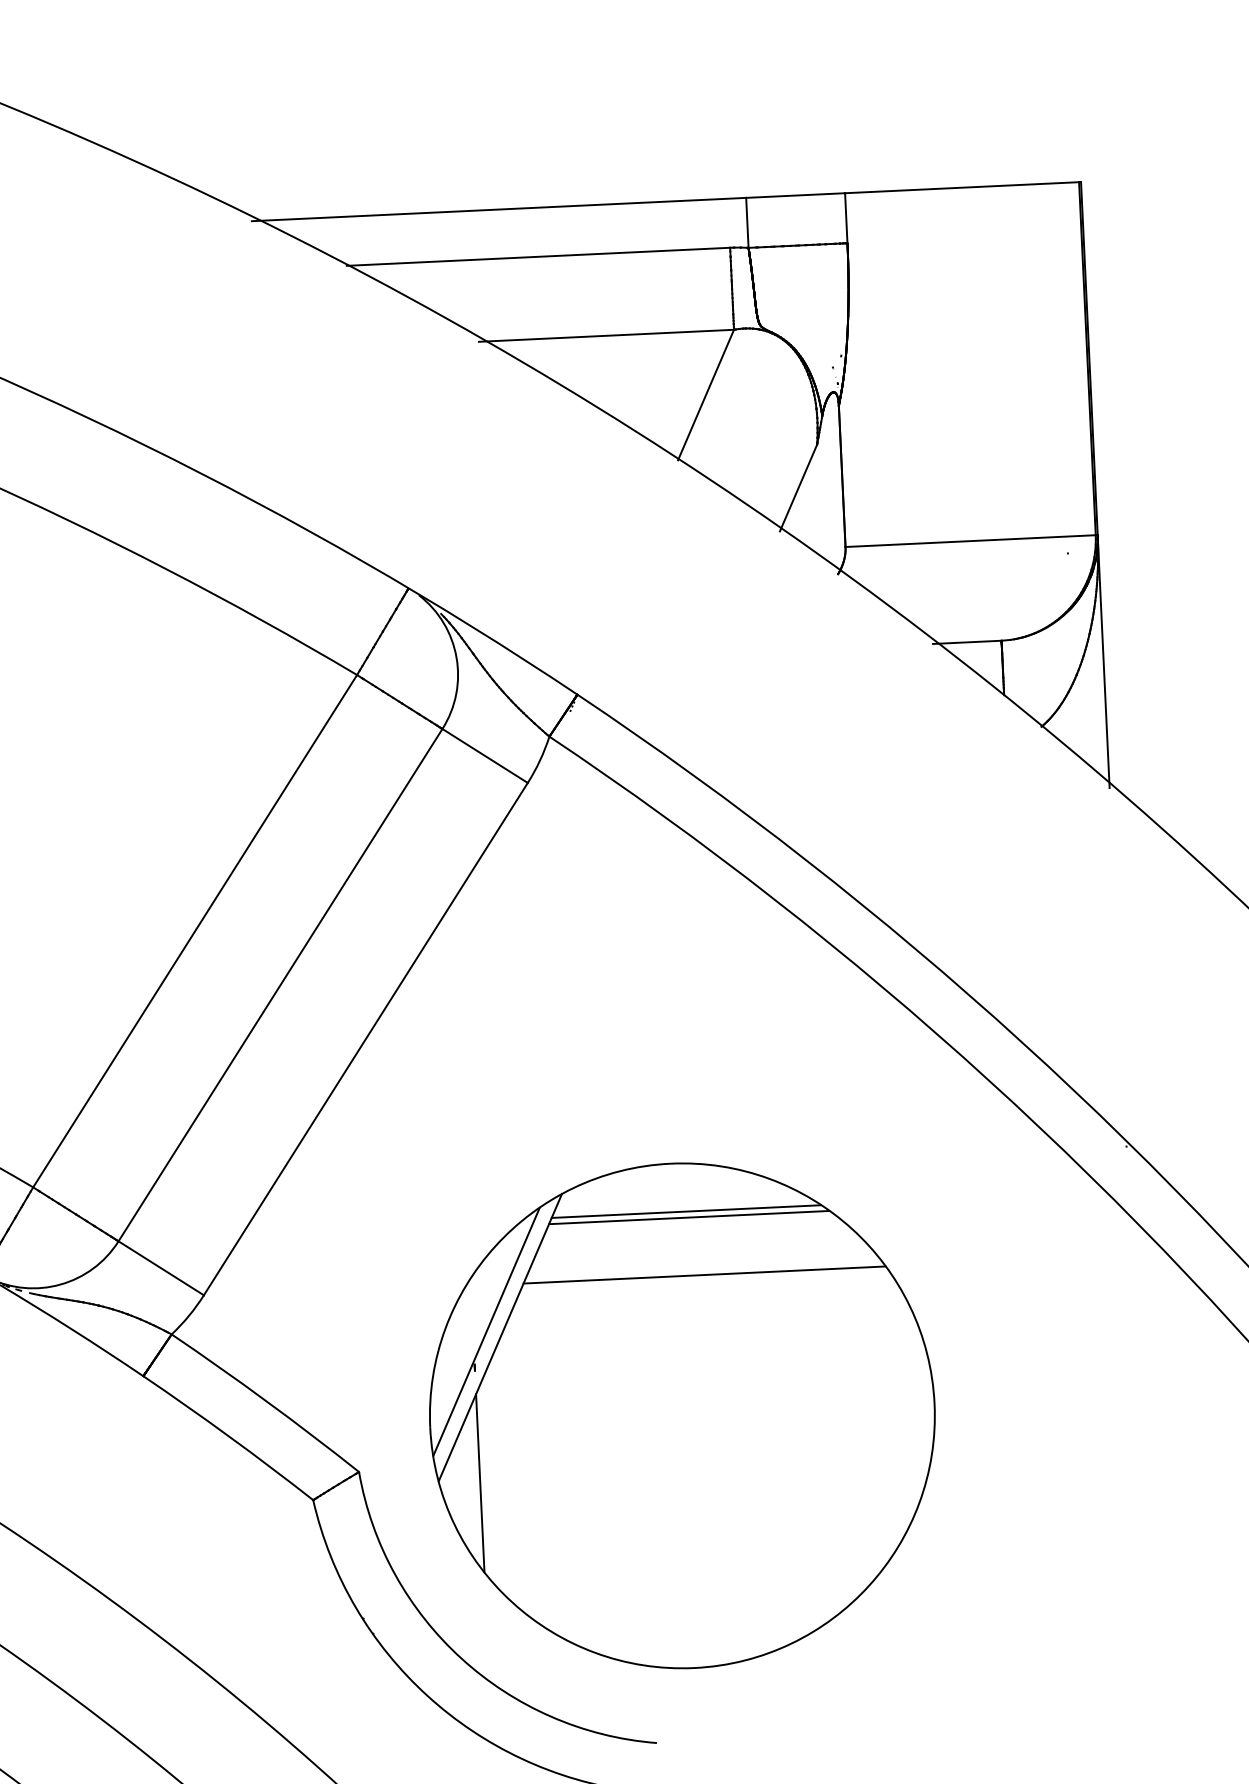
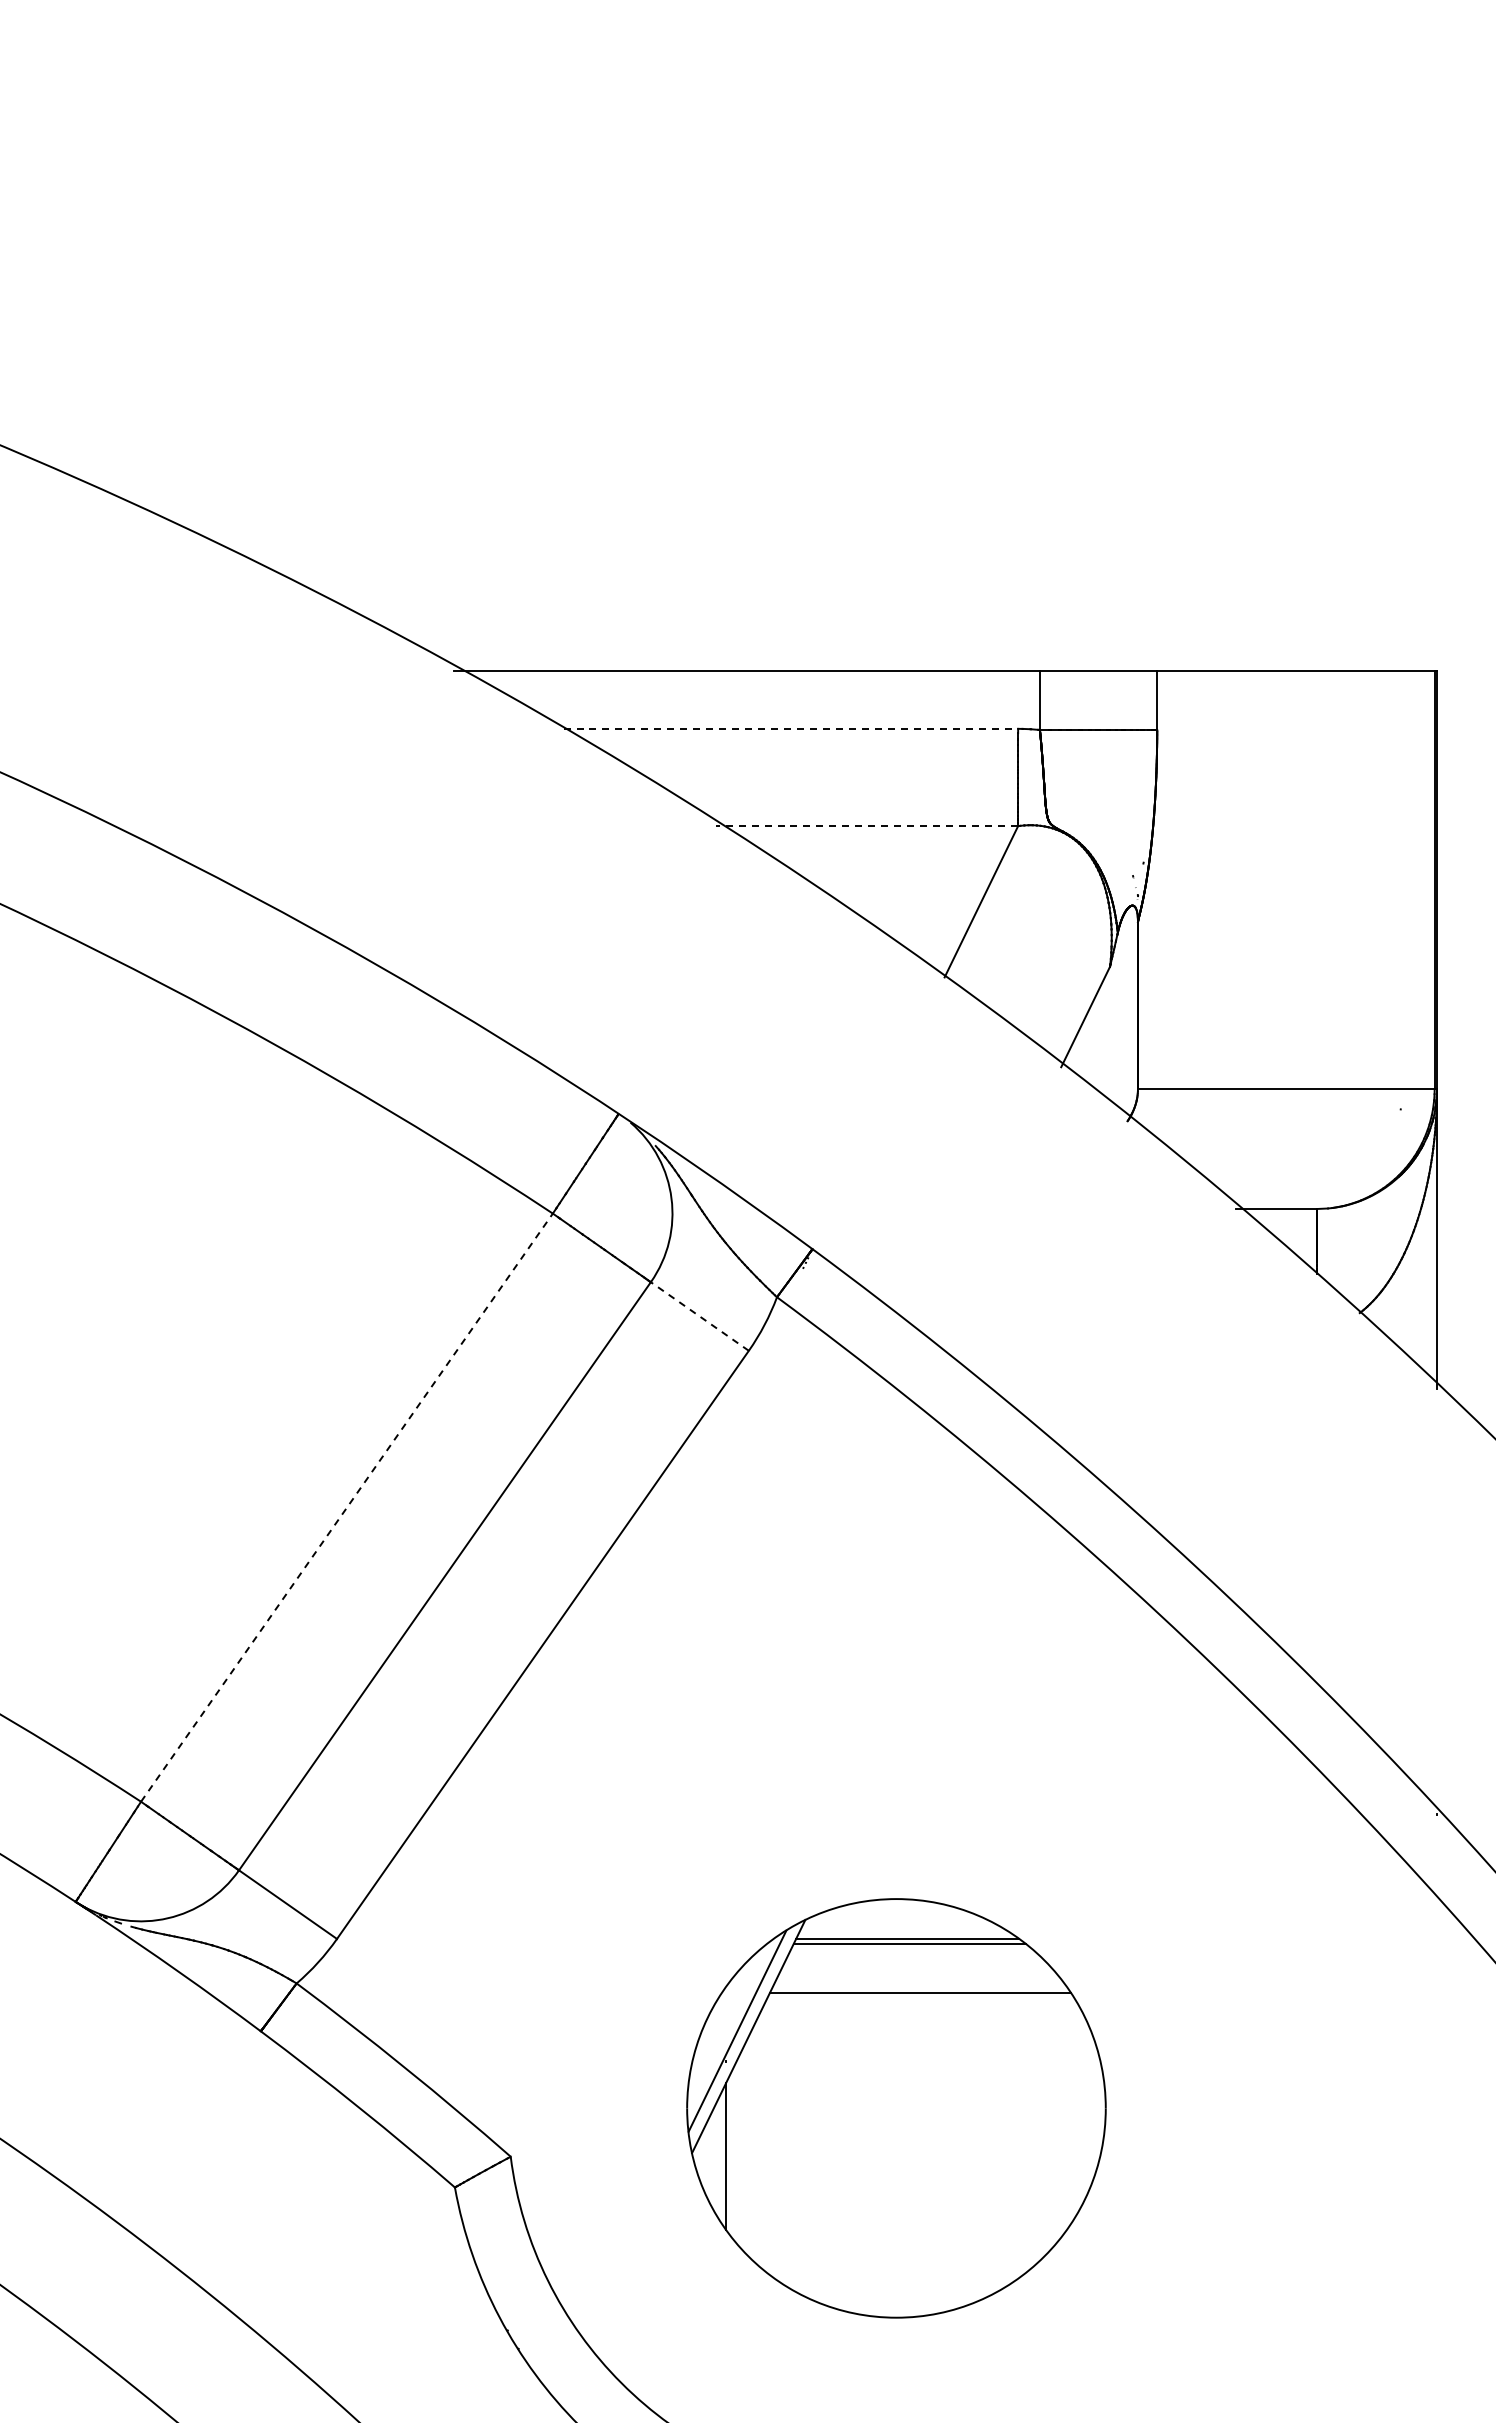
line: (539, 256) -> (791, 728), solid -> dashed
line: (606, 336) -> (866, 826), solid -> dashed
line: (484, 755) -> (699, 1316), solid -> dashed
line: (194, 931) -> (346, 1507), solid -> dashed
part: (682, 1416) -> (896, 2108), size x0.7

